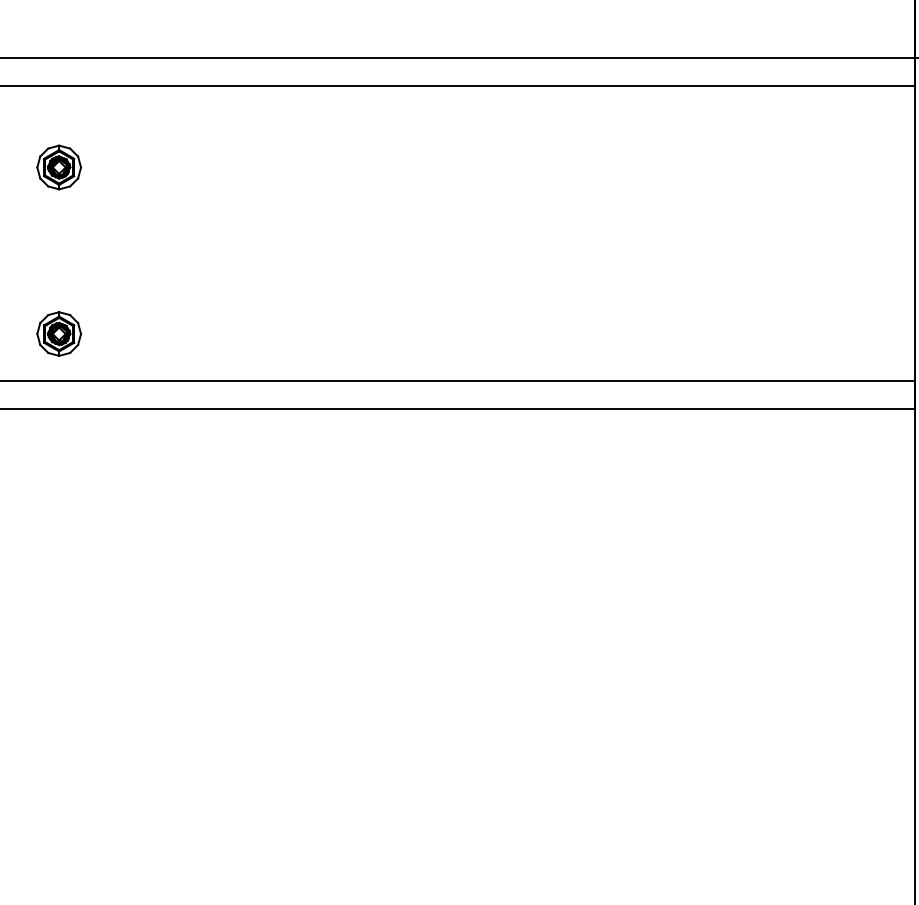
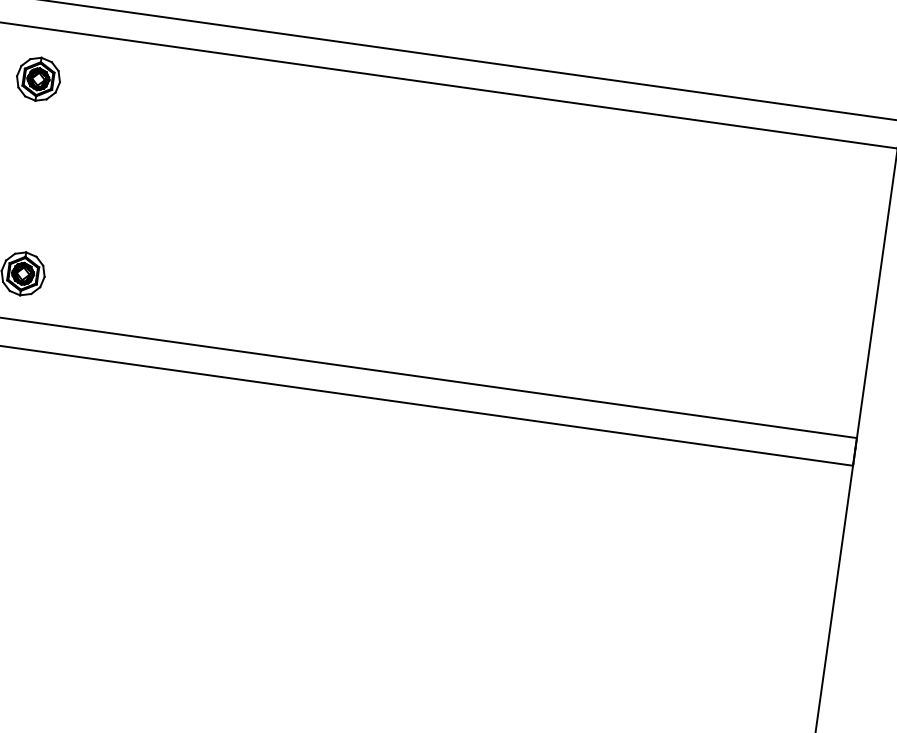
part: (59, 167) -> (38, 79), moved

